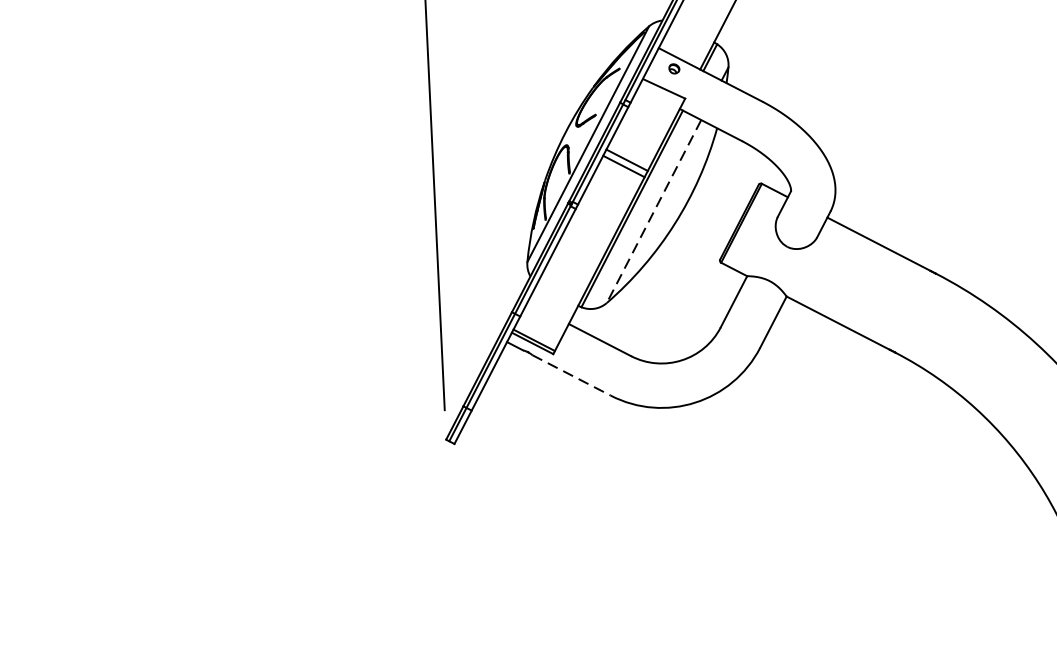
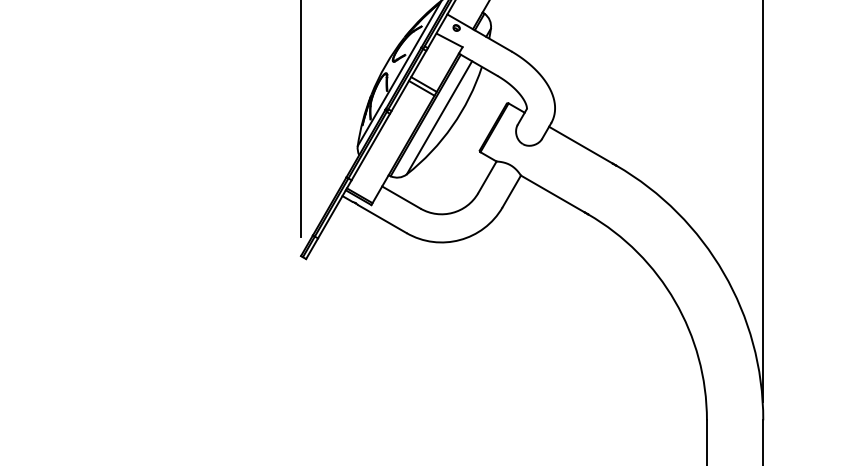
line: (654, 212) -> (439, 118), dashed -> solid
line: (571, 376) -> (382, 219), dashed -> solid

